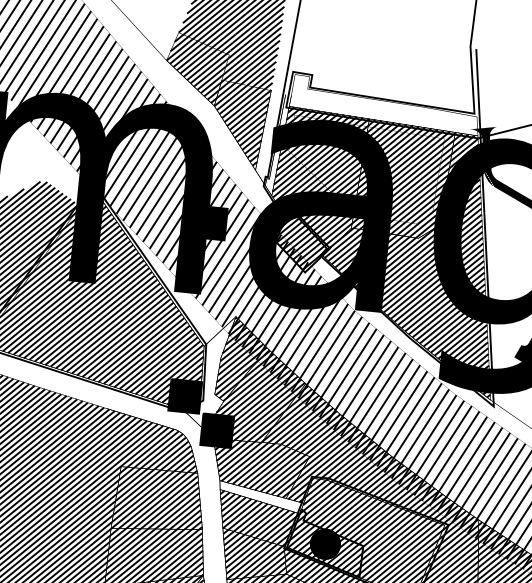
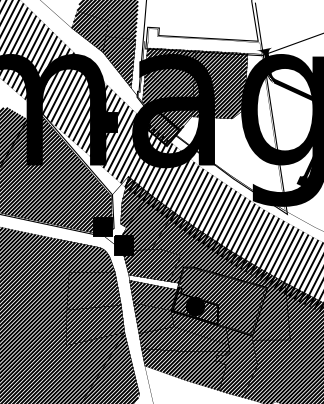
hatch: (413, 259) -> (230, 131), removed

